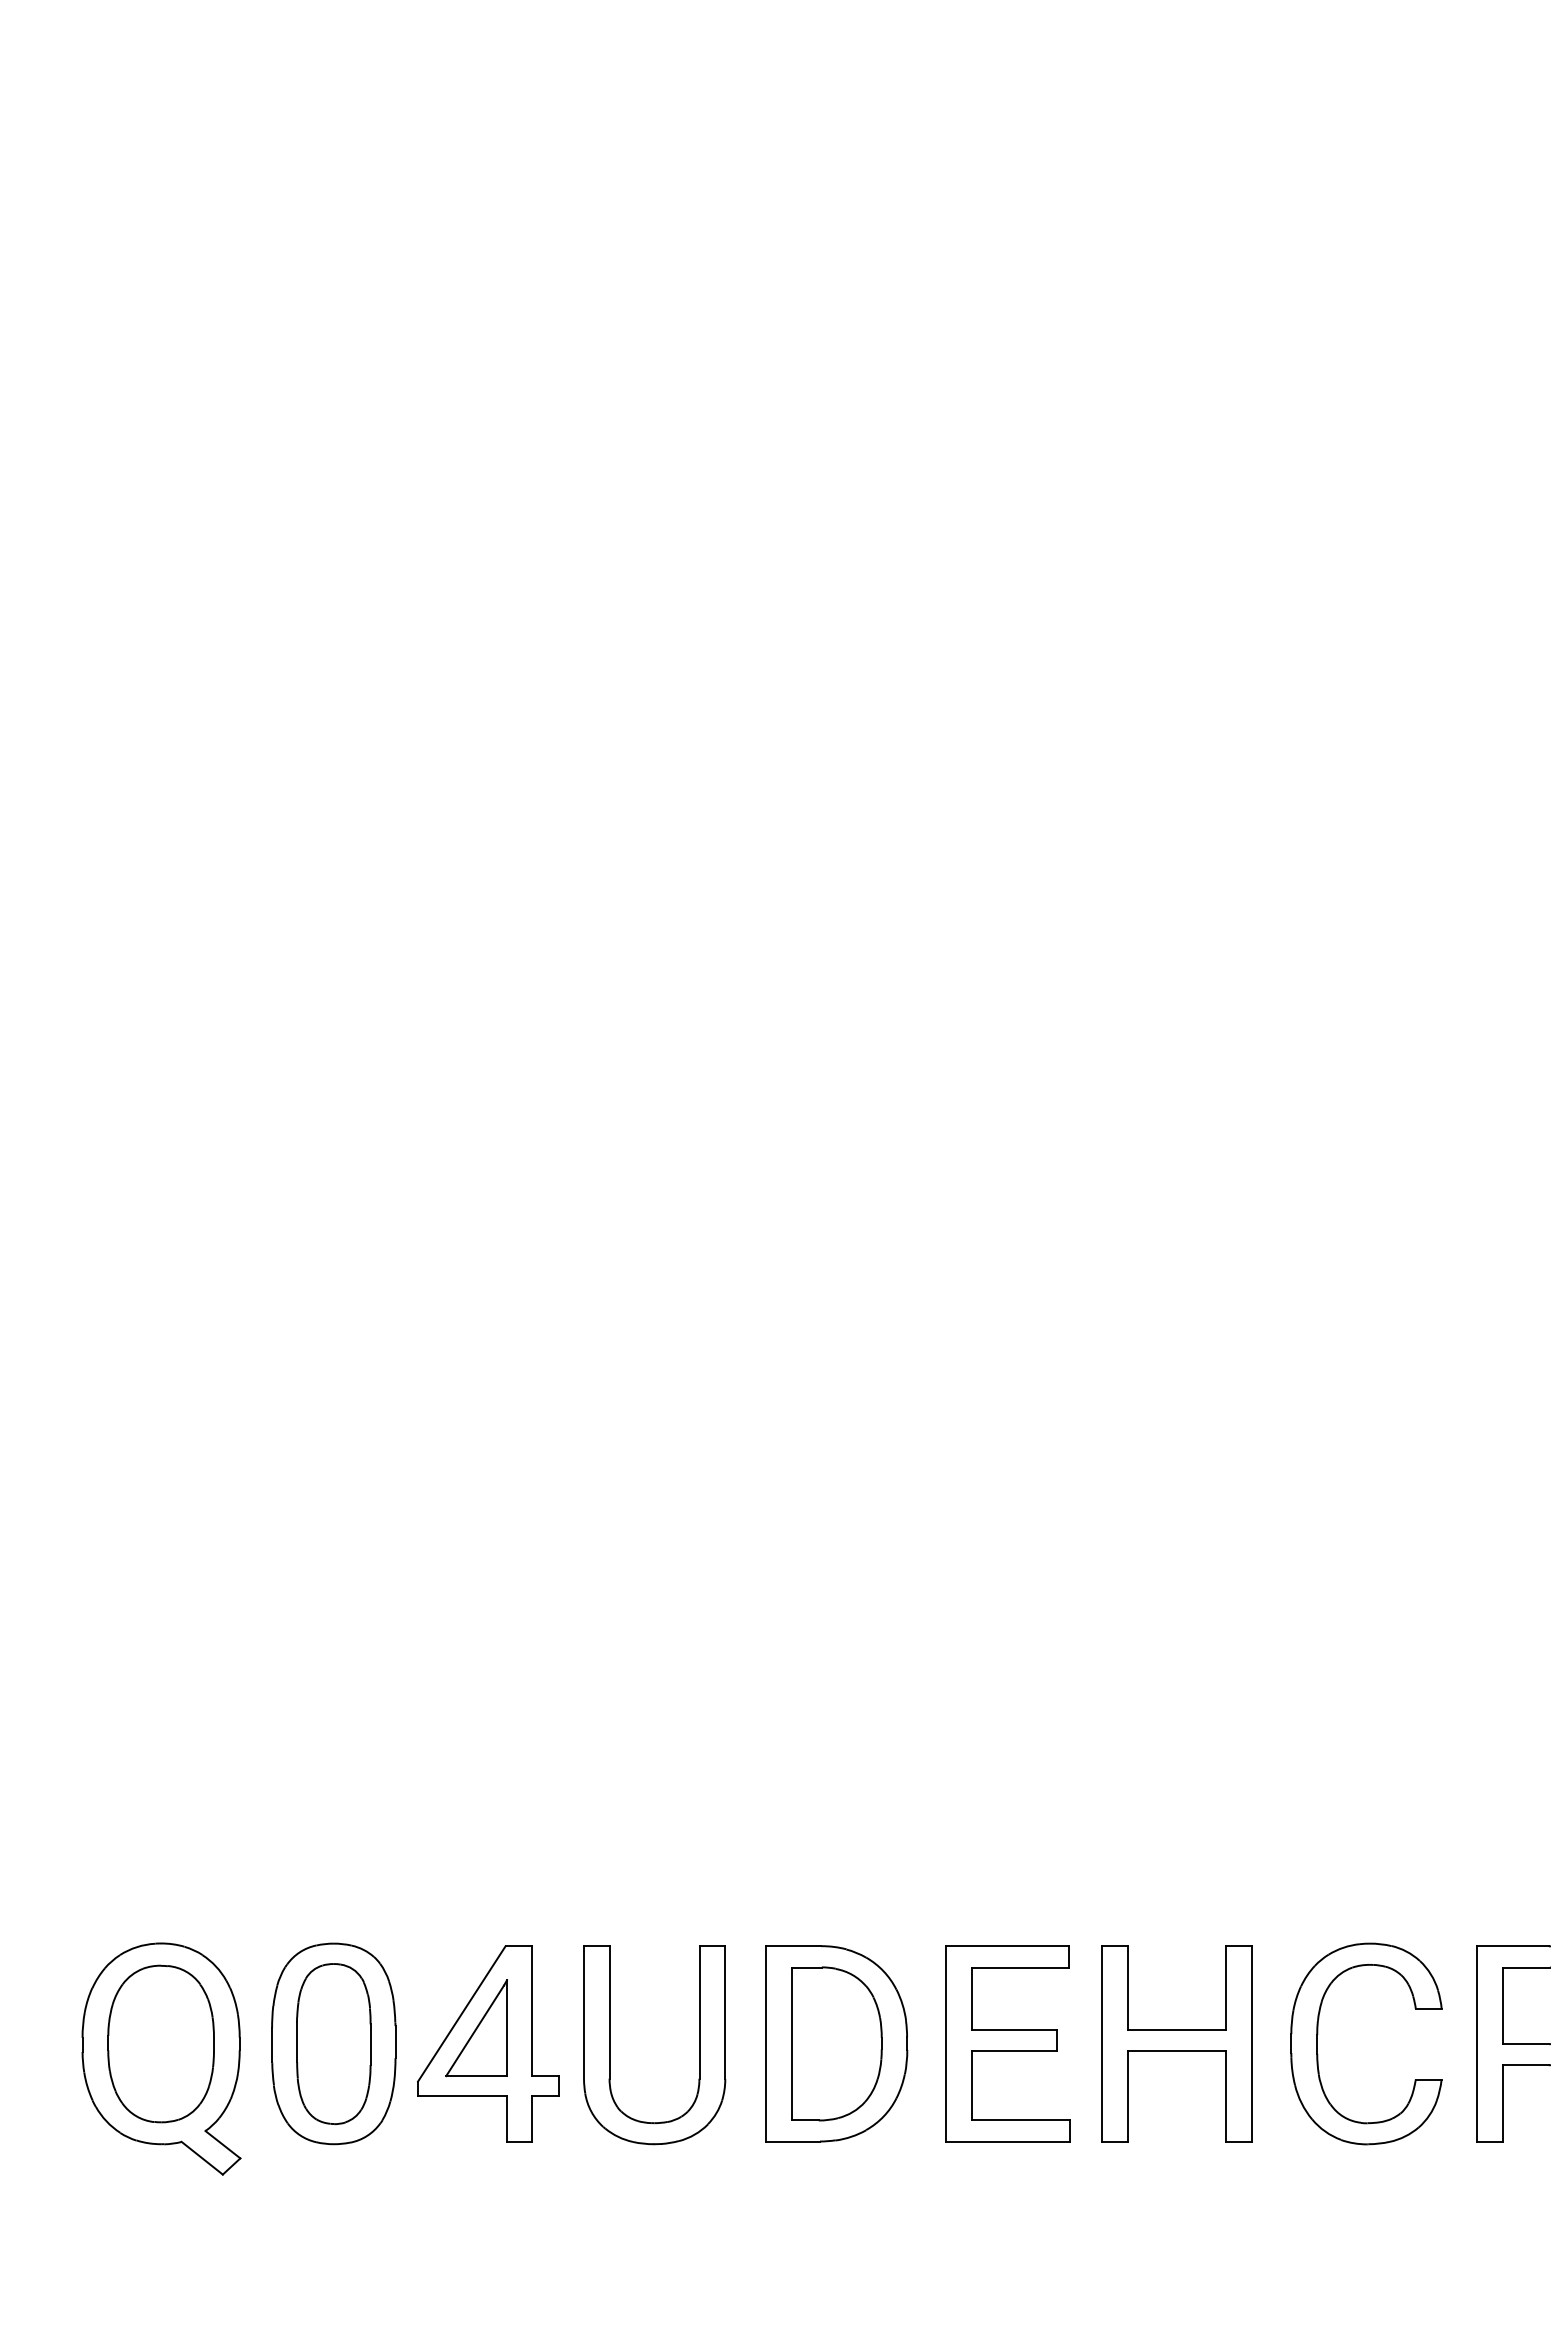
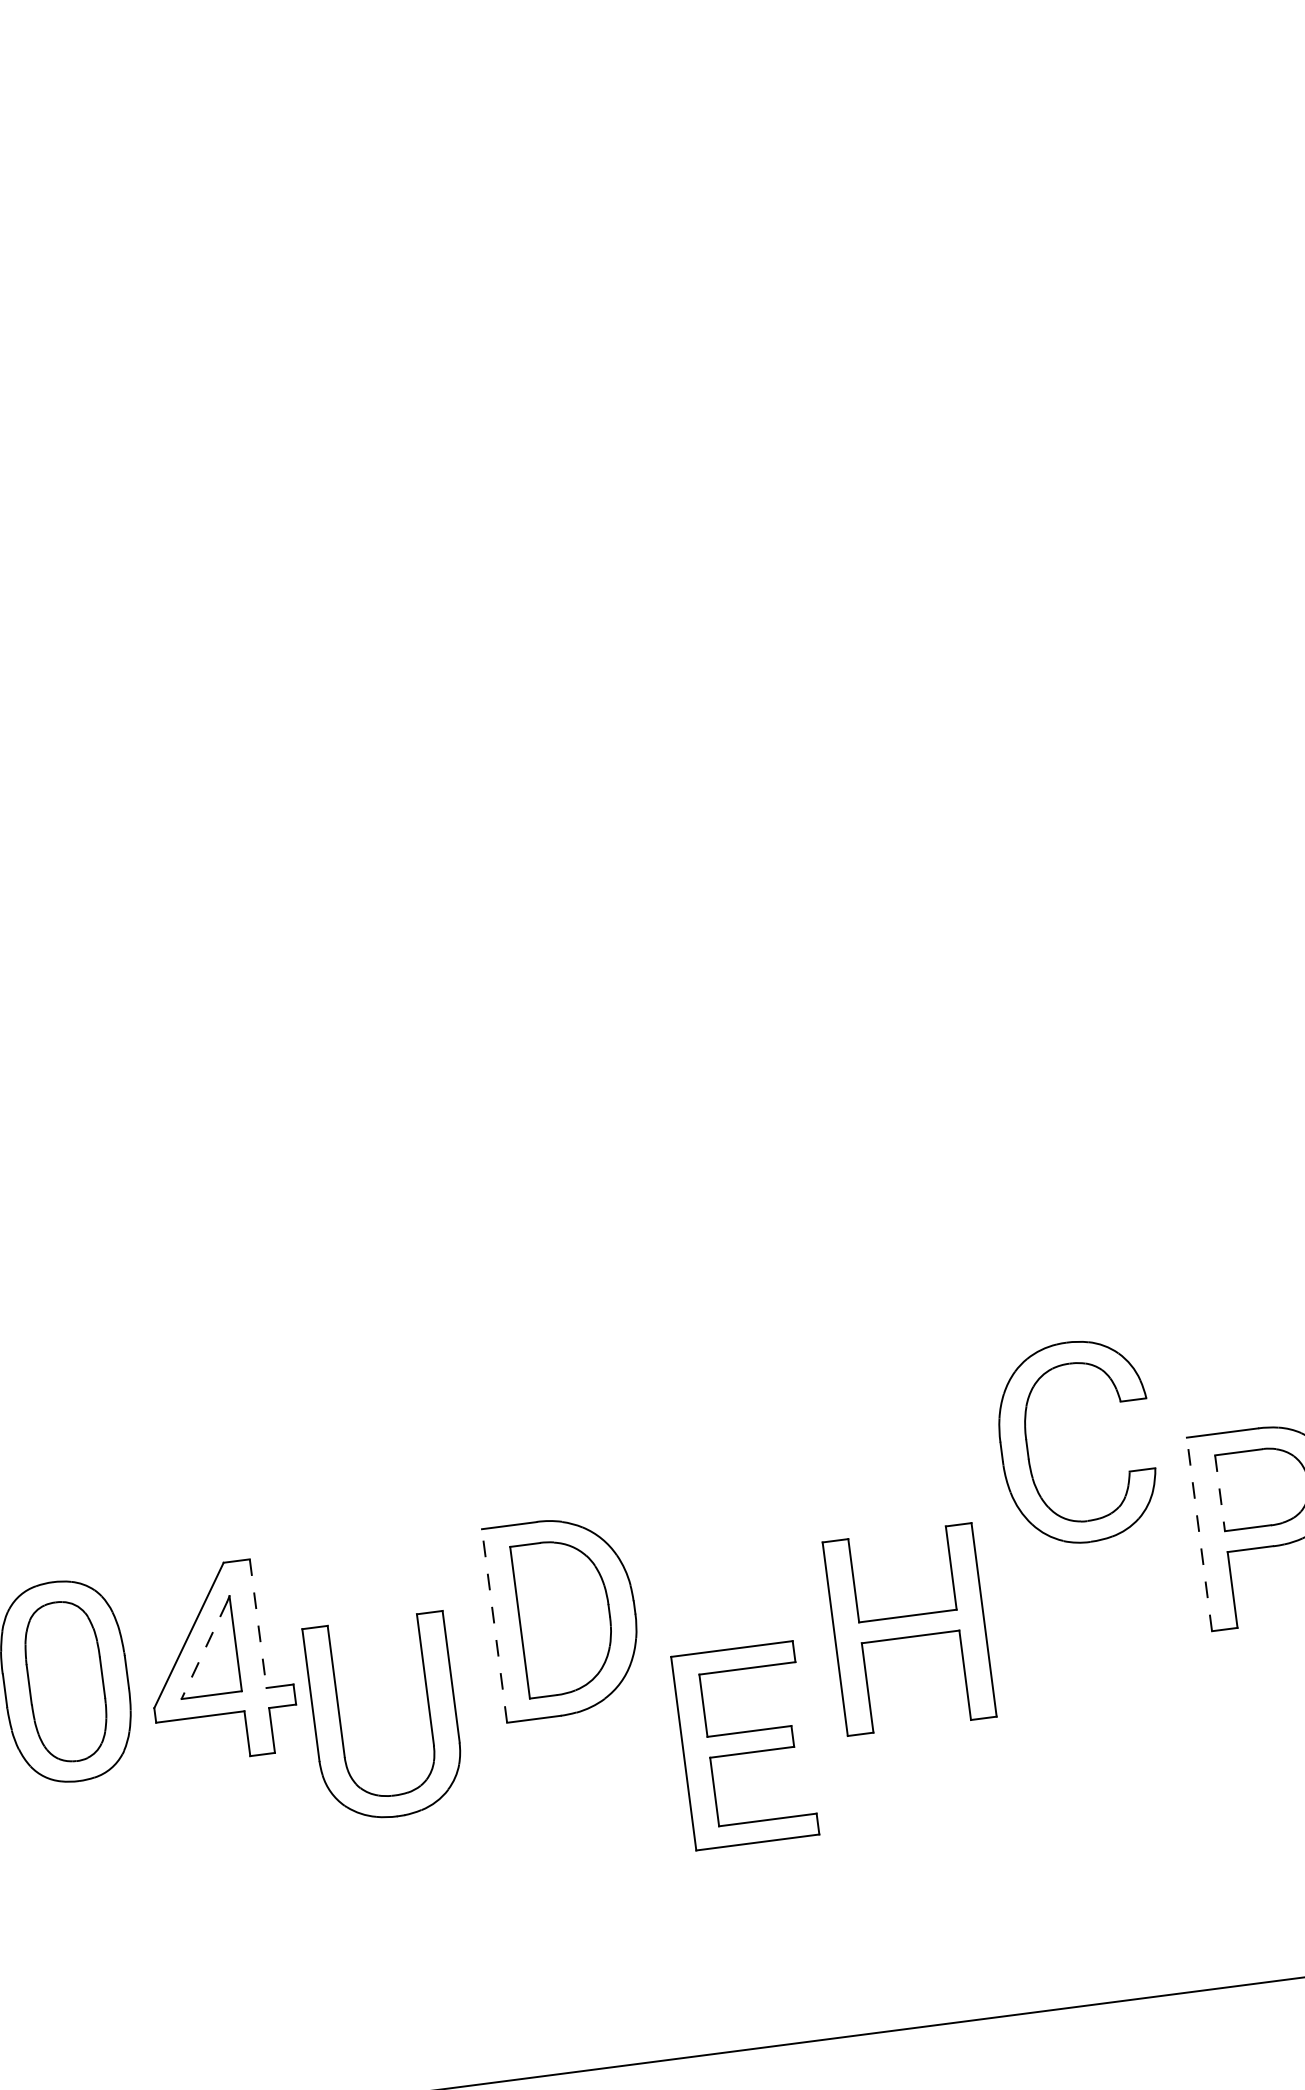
line: (1502, 2006) -> (1220, 1494), solid -> dashed
line: (531, 2011) -> (257, 1624), solid -> dashed
line: (475, 2030) -> (204, 1650), solid -> dashed
part: (1318, 2034) -> (1027, 1439), moved
line: (766, 2043) -> (494, 1625), solid -> dashed
part: (1007, 2043) -> (744, 1745), moved
part: (1176, 2043) -> (908, 1629), moved
line: (1476, 2043) -> (1199, 1534), solid -> dashed
part: (610, 2045) -> (341, 1724), moved

